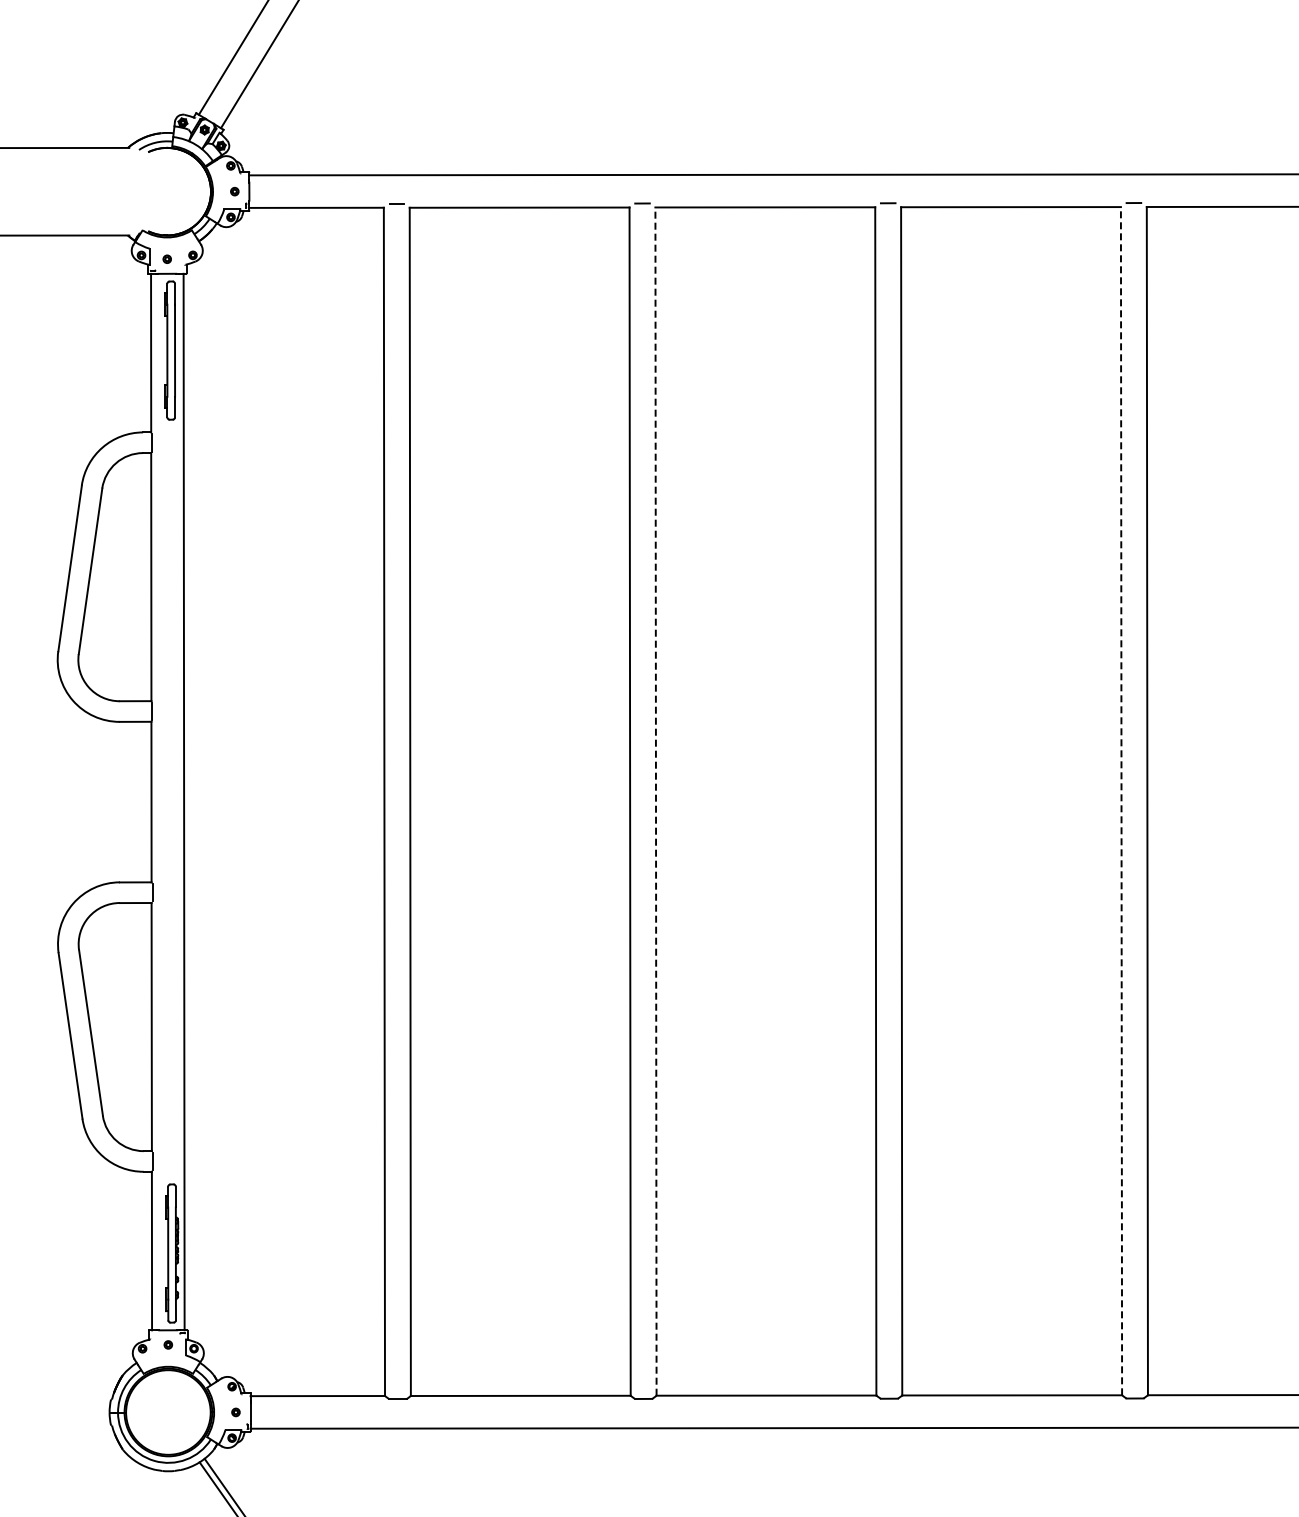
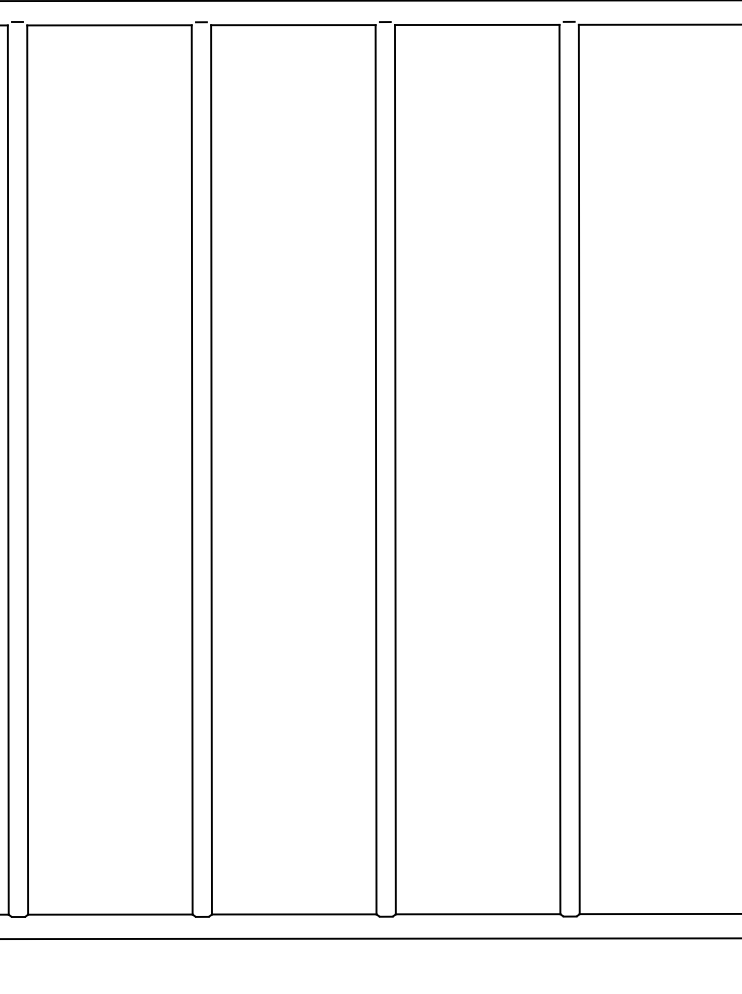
line: (1121, 800) -> (559, 469), dashed -> solid
line: (656, 801) -> (211, 469), dashed -> solid

